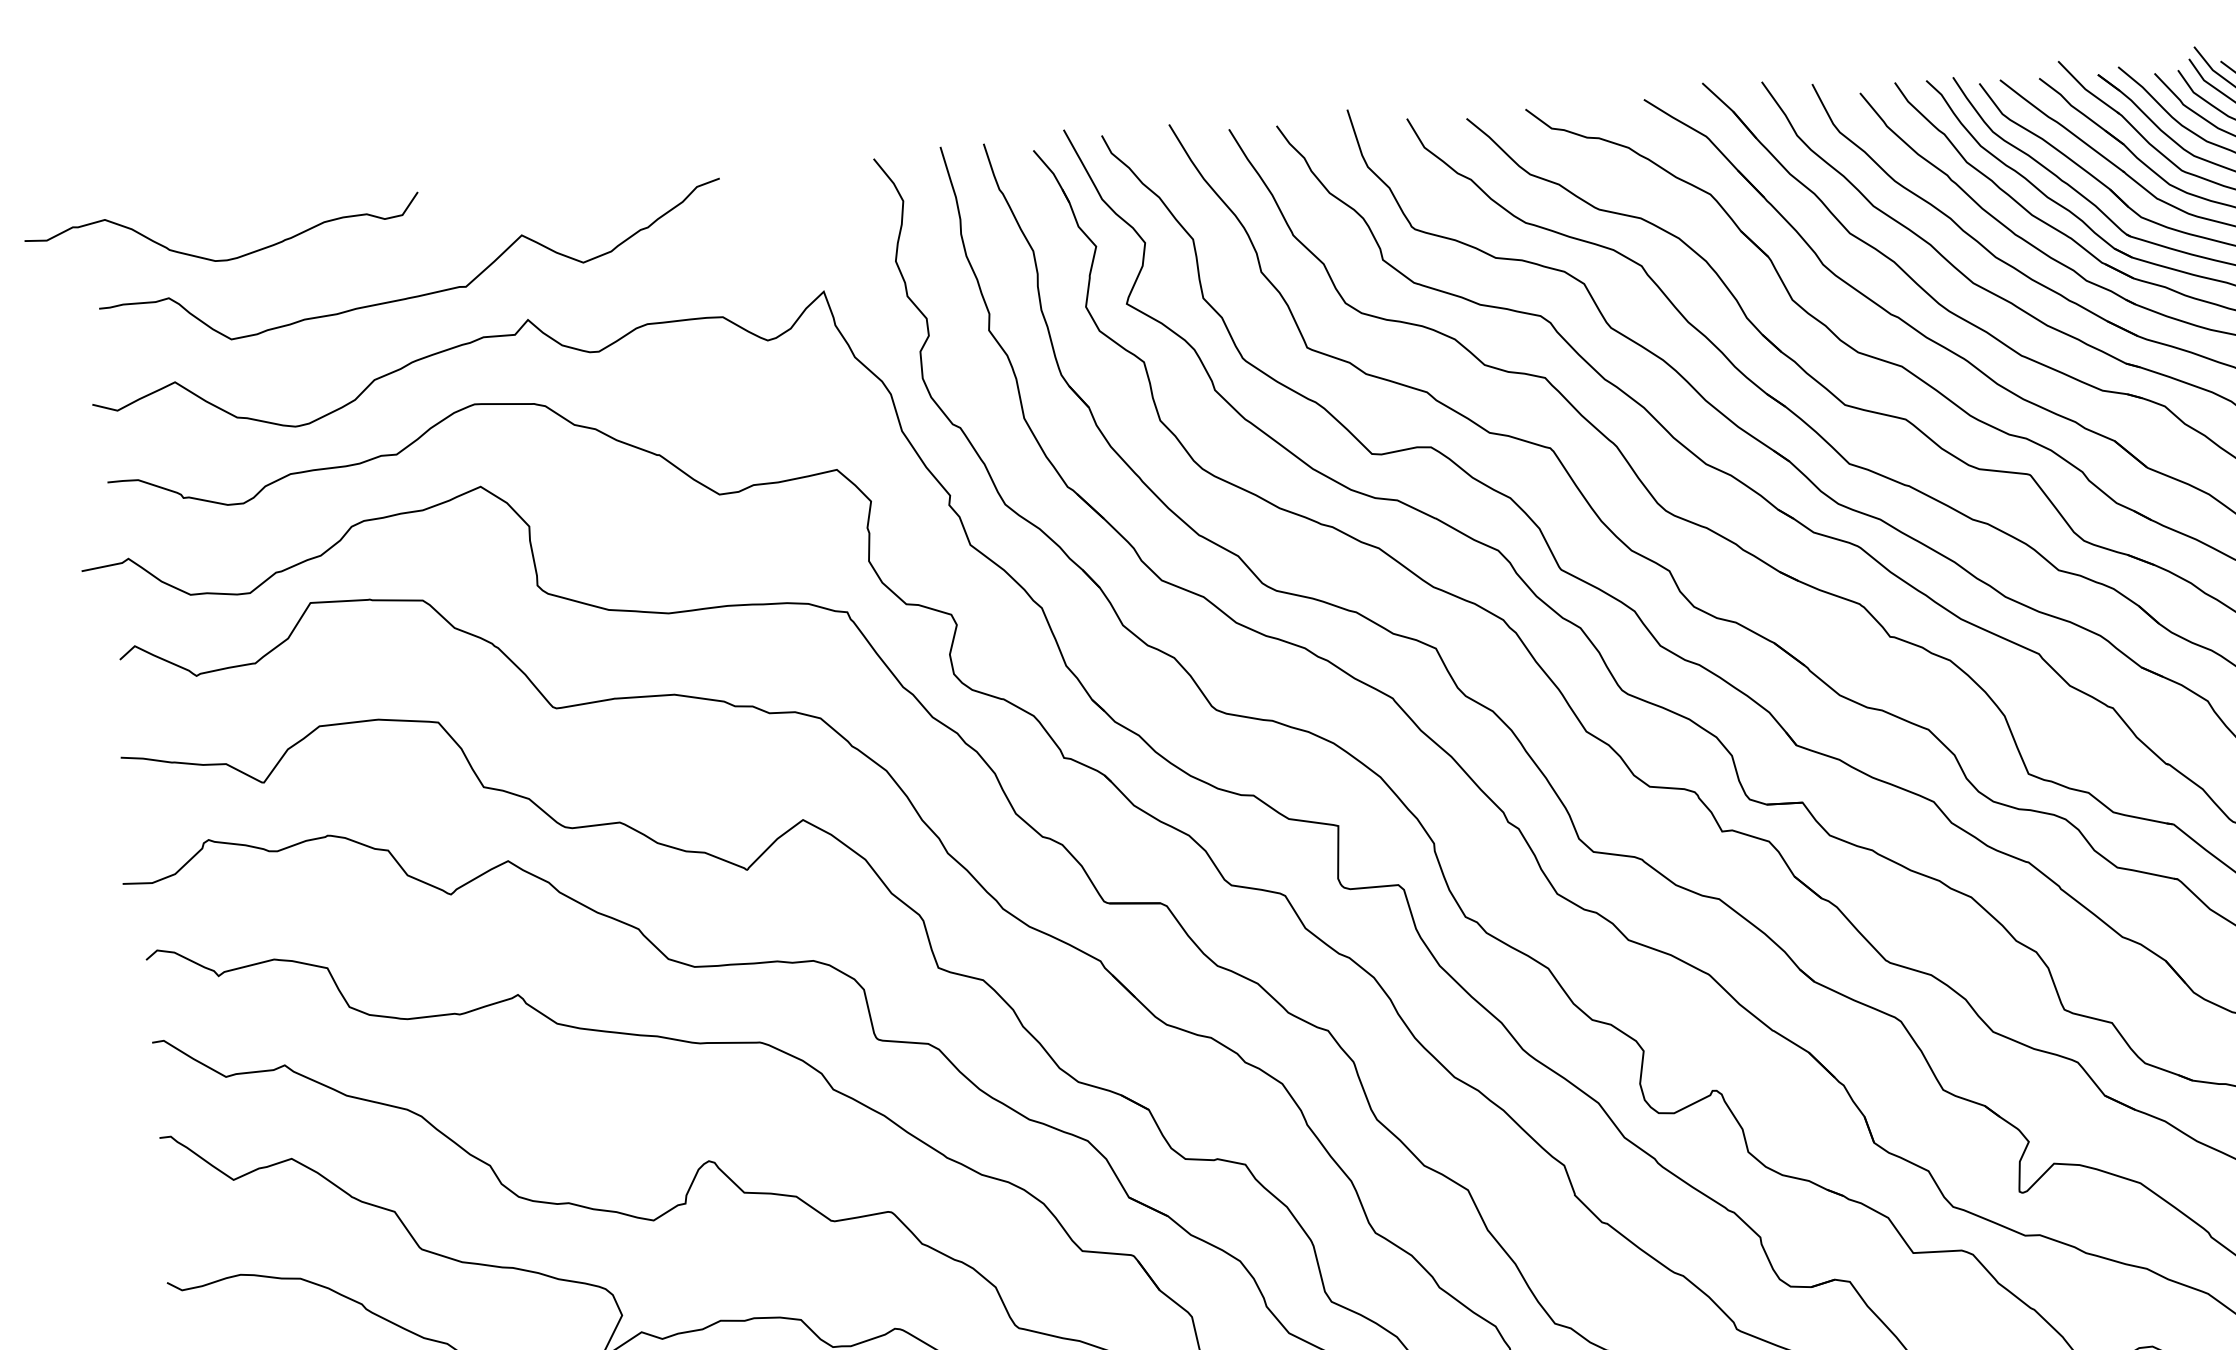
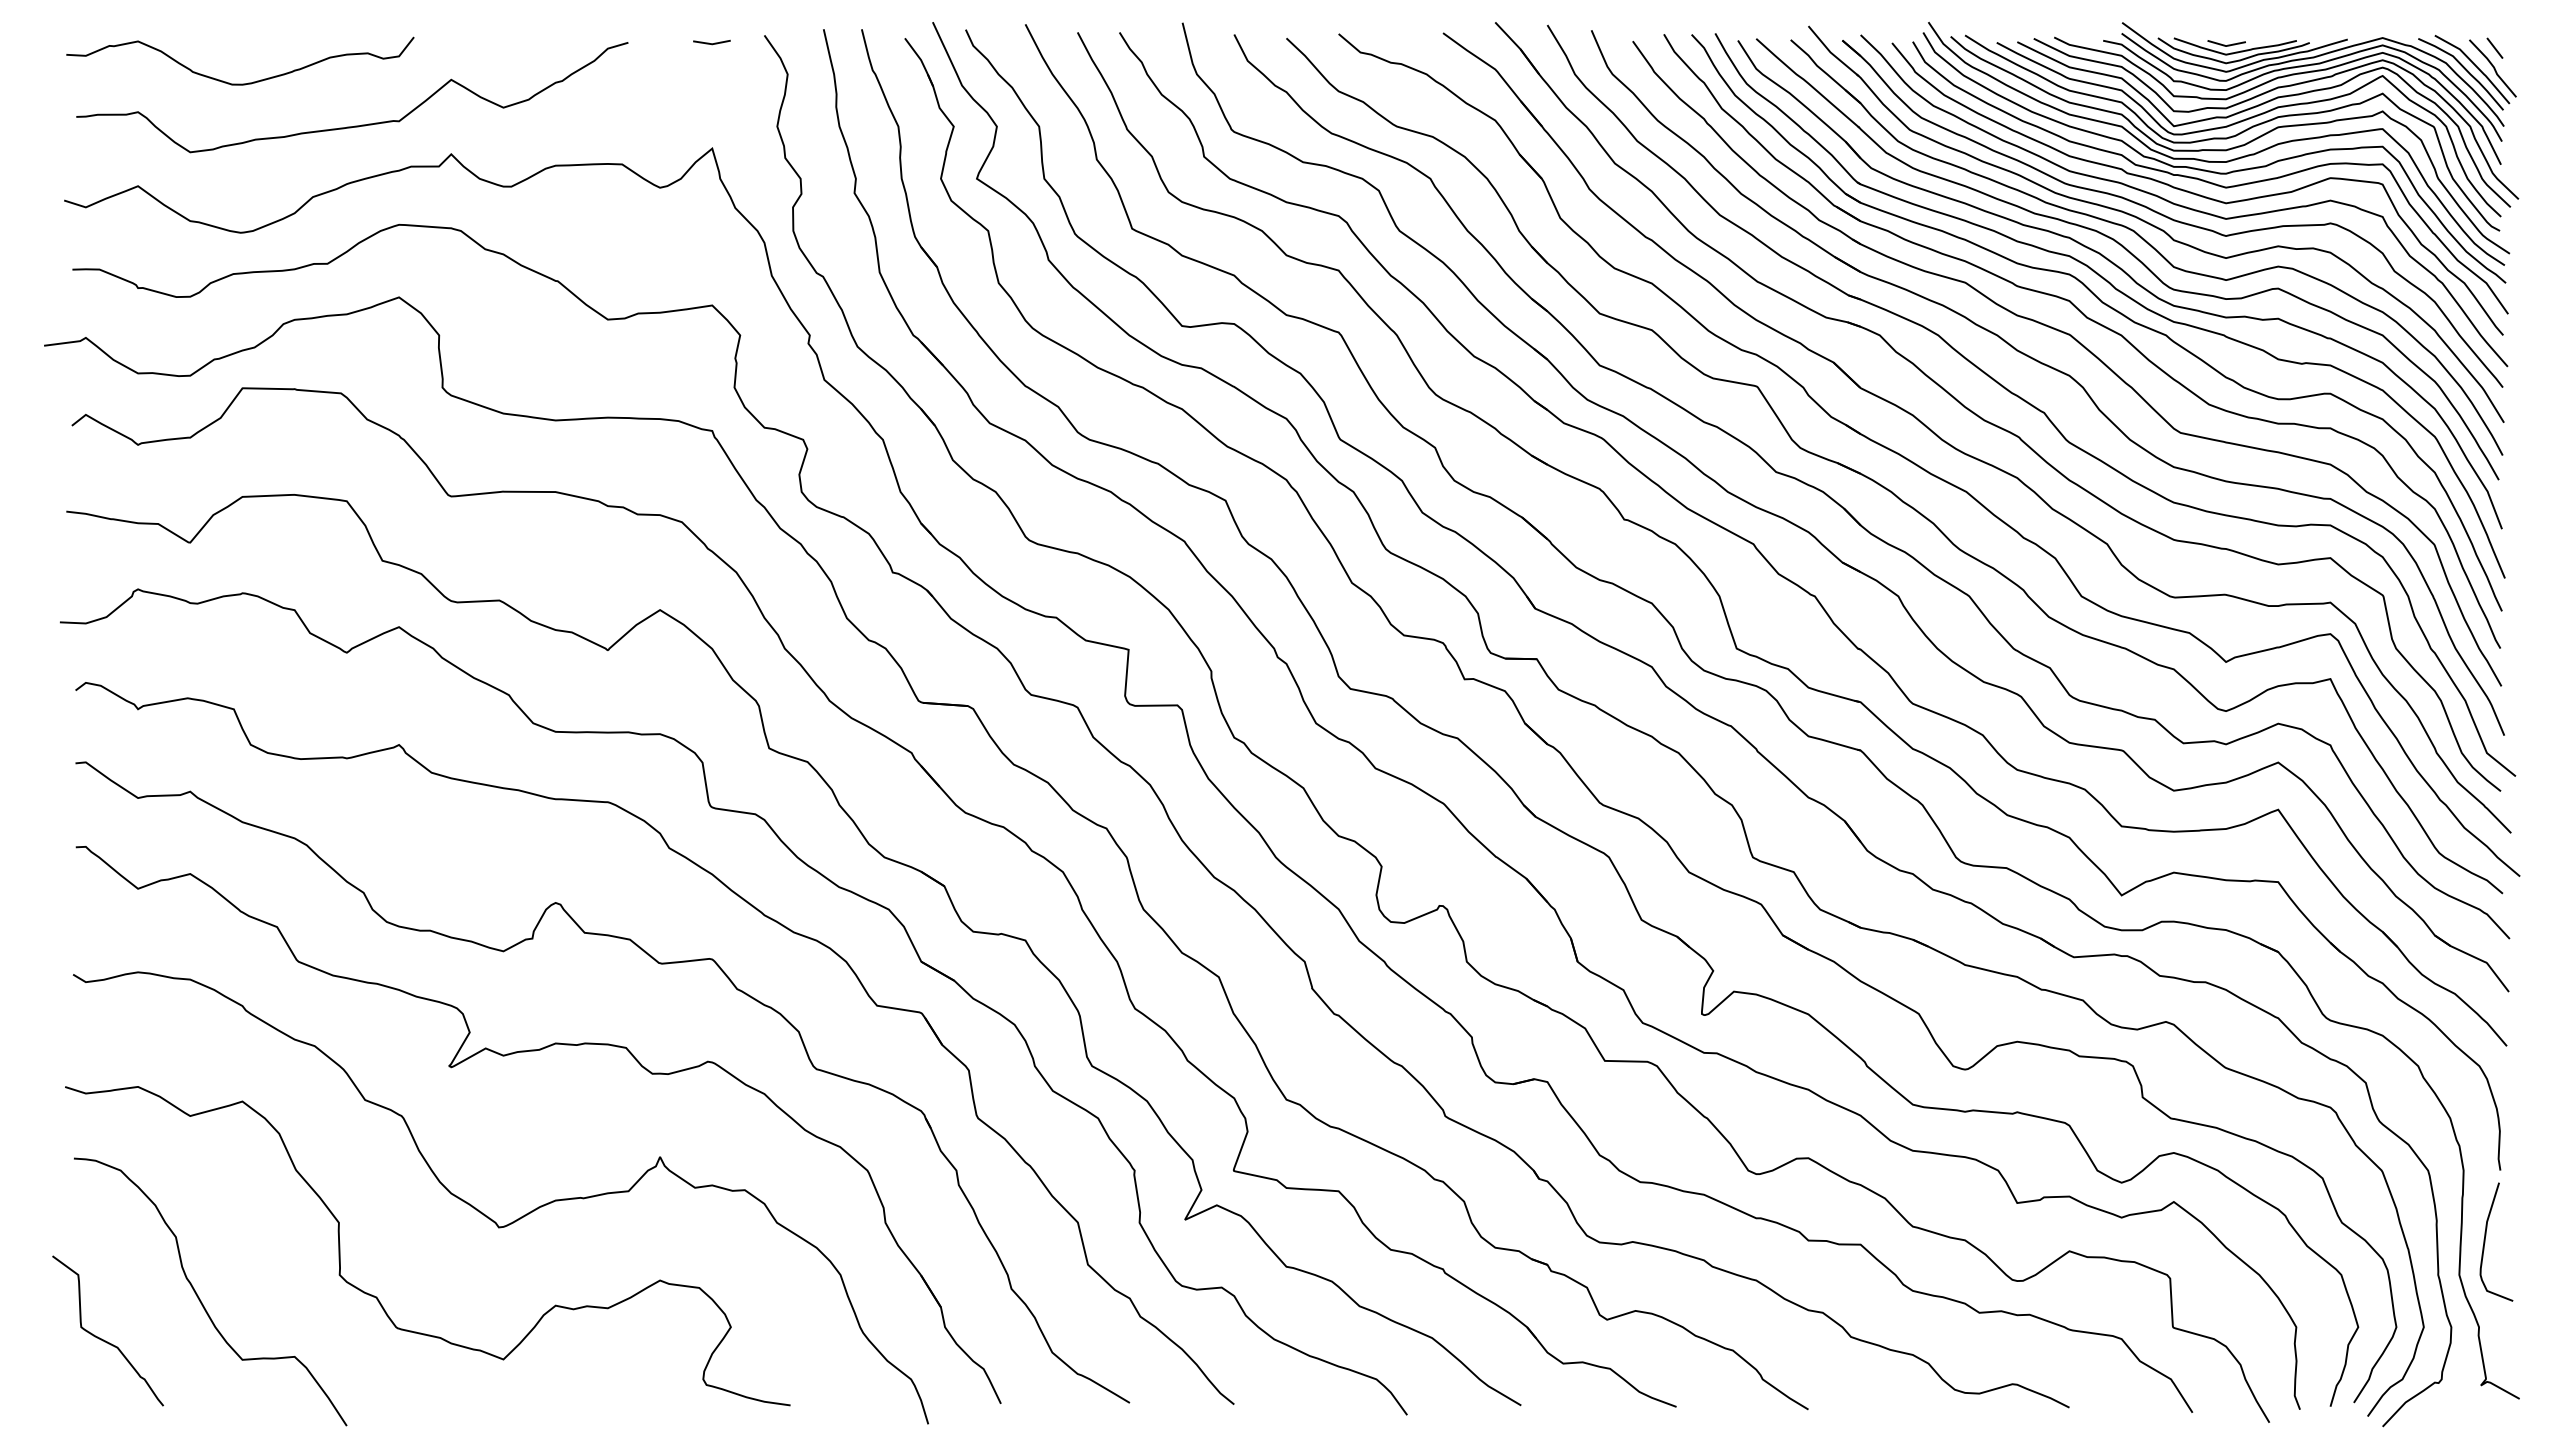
line: (814, 172) -> (711, 43), added
curve: (224, 259) -> (240, 83), moved

